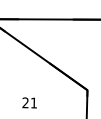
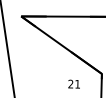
text: (28, 102) -> (73, 83), moved

